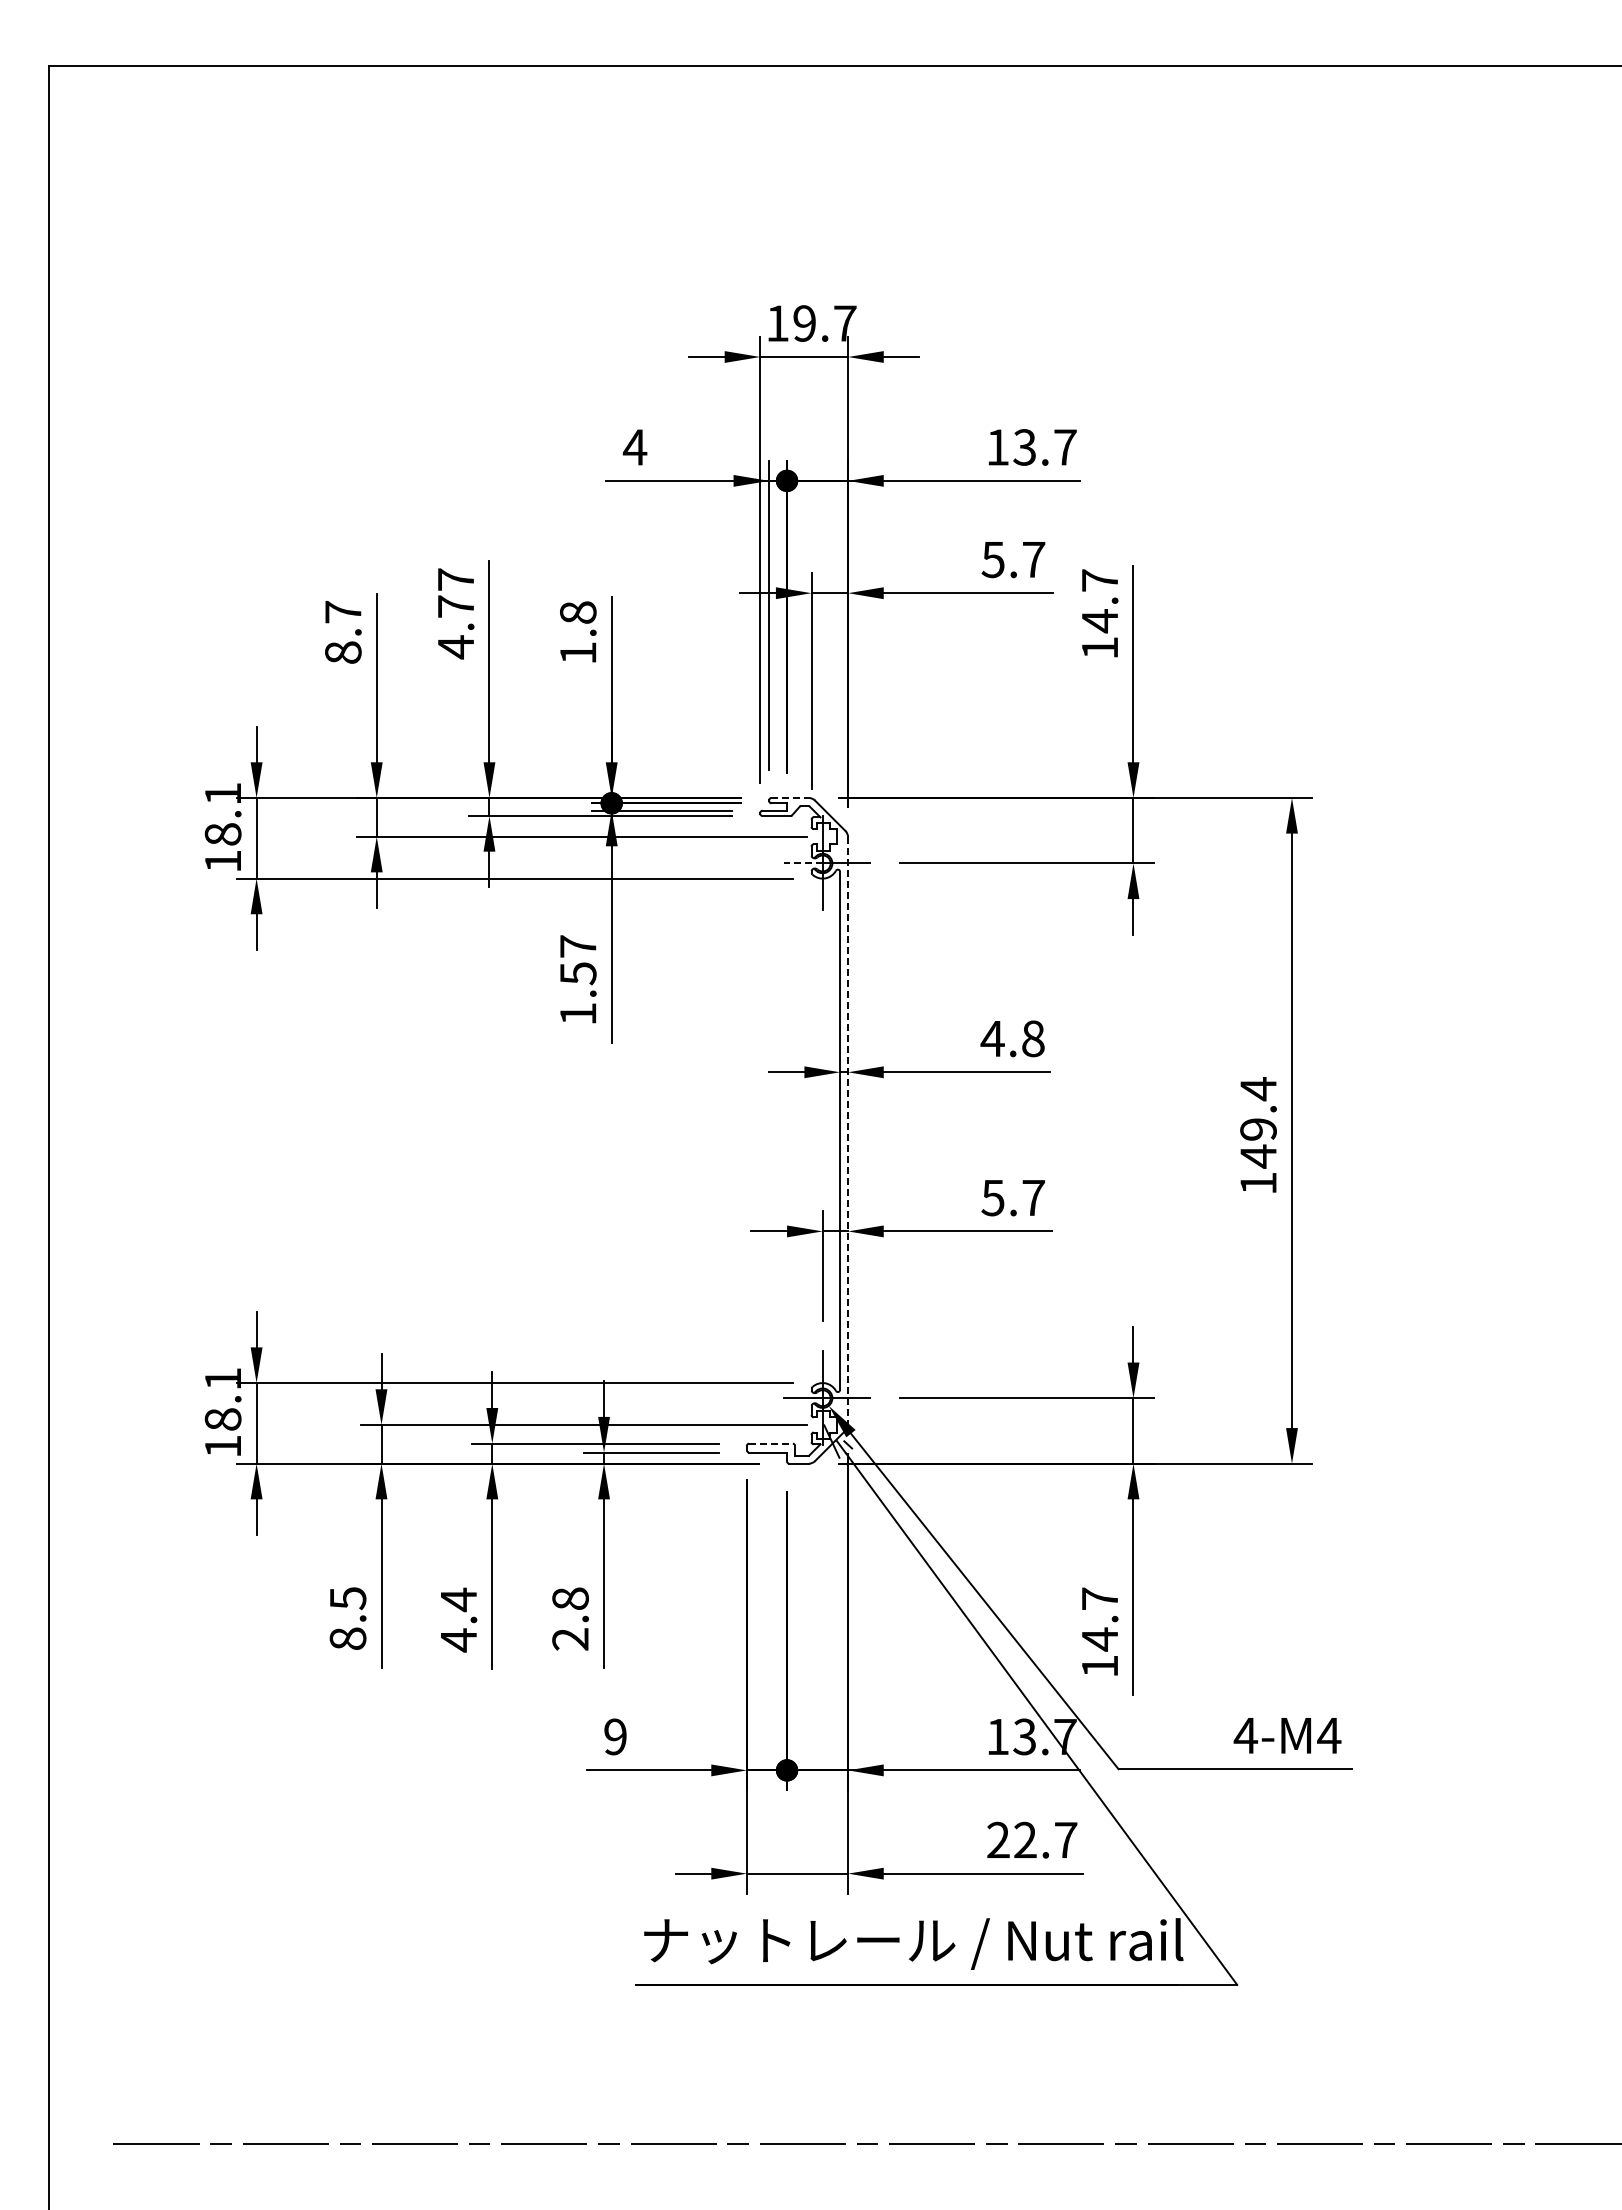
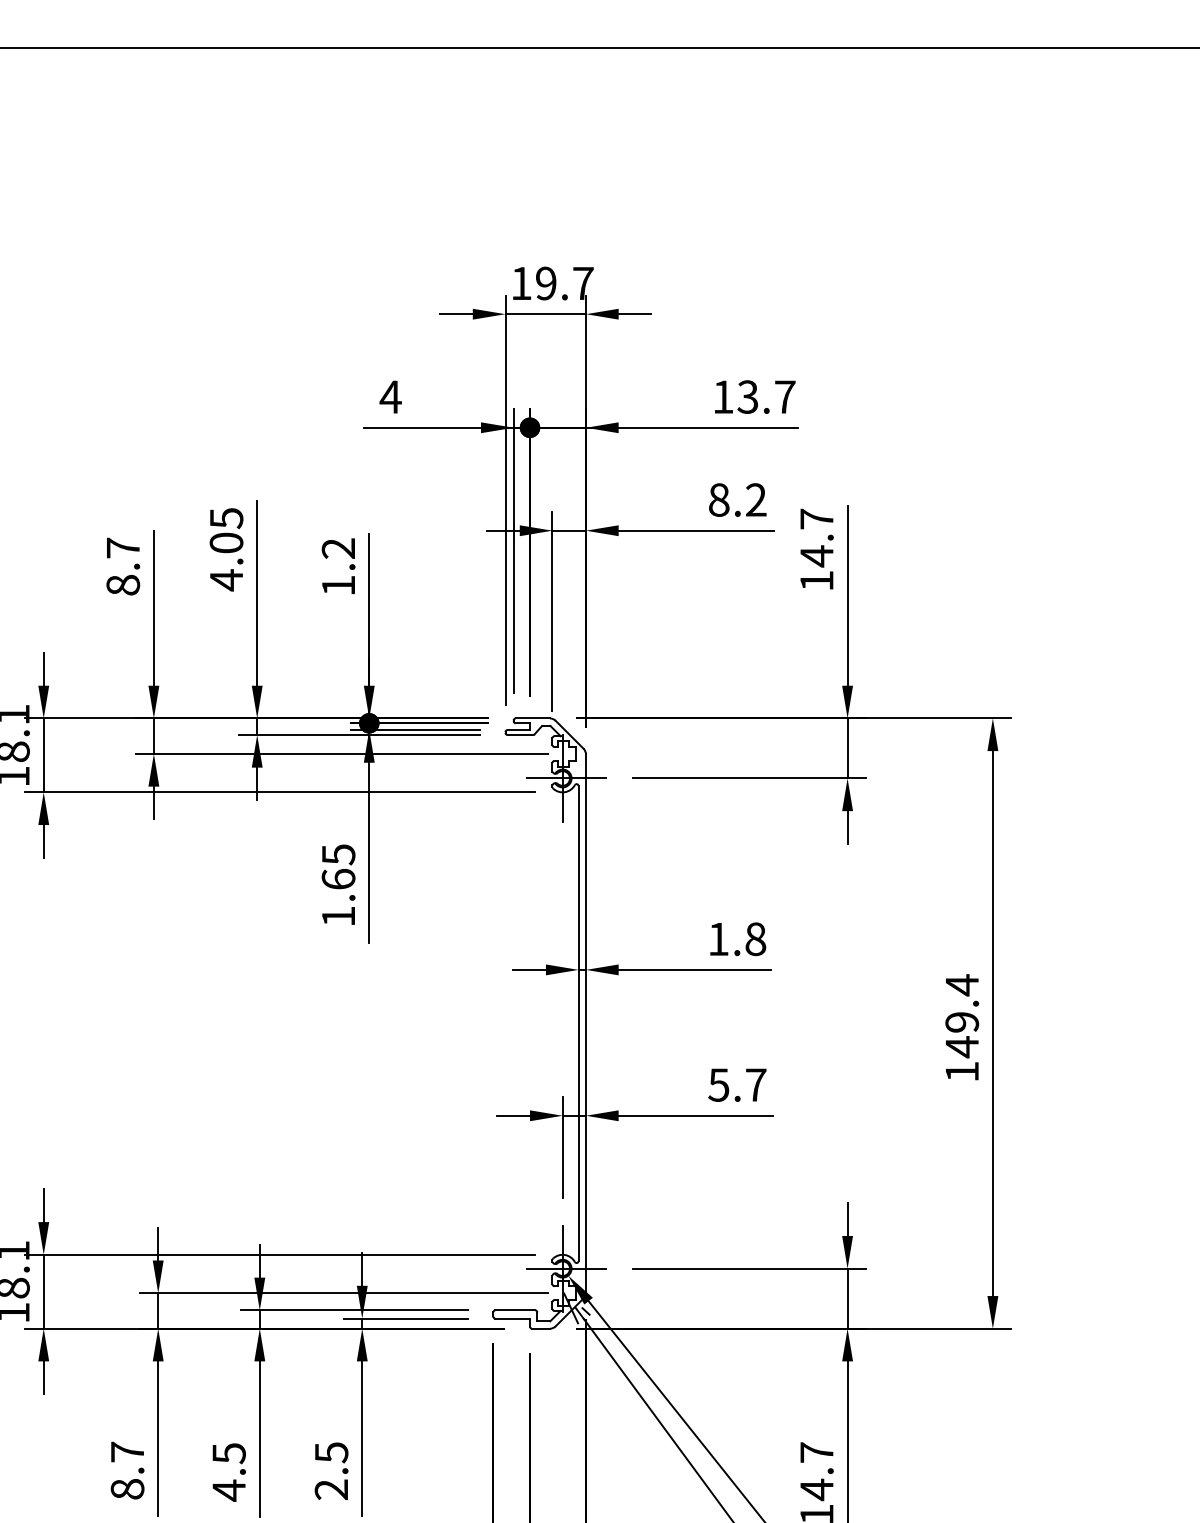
text: (1013, 559) -> (737, 499), 5.7 -> 8.2
text: (455, 592) -> (226, 530), 4.77 -> 4.05
text: (577, 612) -> (337, 548), 1.8 -> 1.2
line: (790, 797) -> (533, 718), dashed -> solid
line: (802, 863) -> (544, 778), dashed -> solid
text: (577, 960) -> (337, 867), 1.57 -> 1.65
text: (992, 1038) -> (718, 938), 4.8 -> 1.8
line: (848, 1130) -> (586, 1023), dashed -> solid
line: (771, 1443) -> (515, 1310), dashed -> solid
text: (348, 1598) -> (127, 1452), 8.5 -> 8.7
text: (570, 1598) -> (331, 1452), 2.8 -> 2.5
text: (459, 1599) -> (229, 1453), 4.4 -> 4.5

